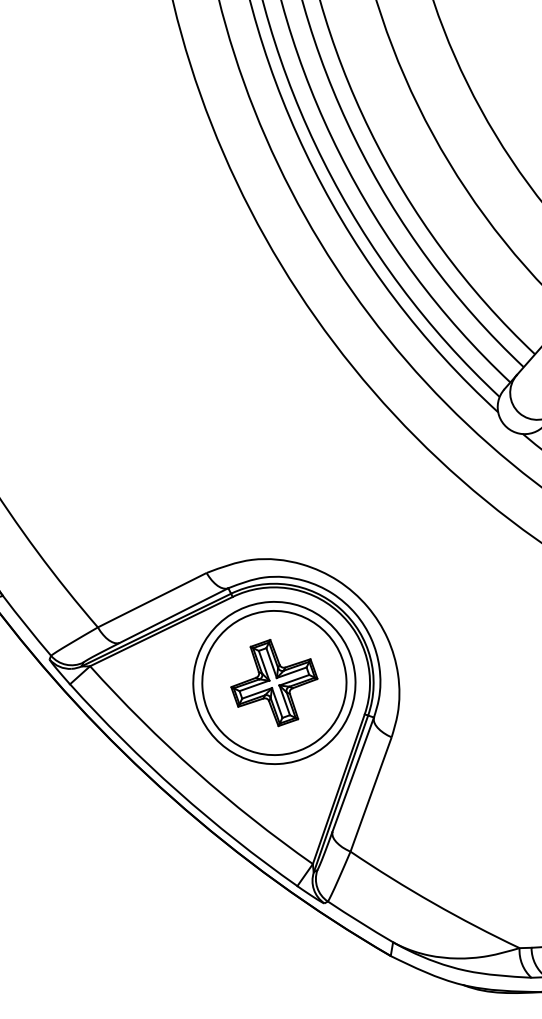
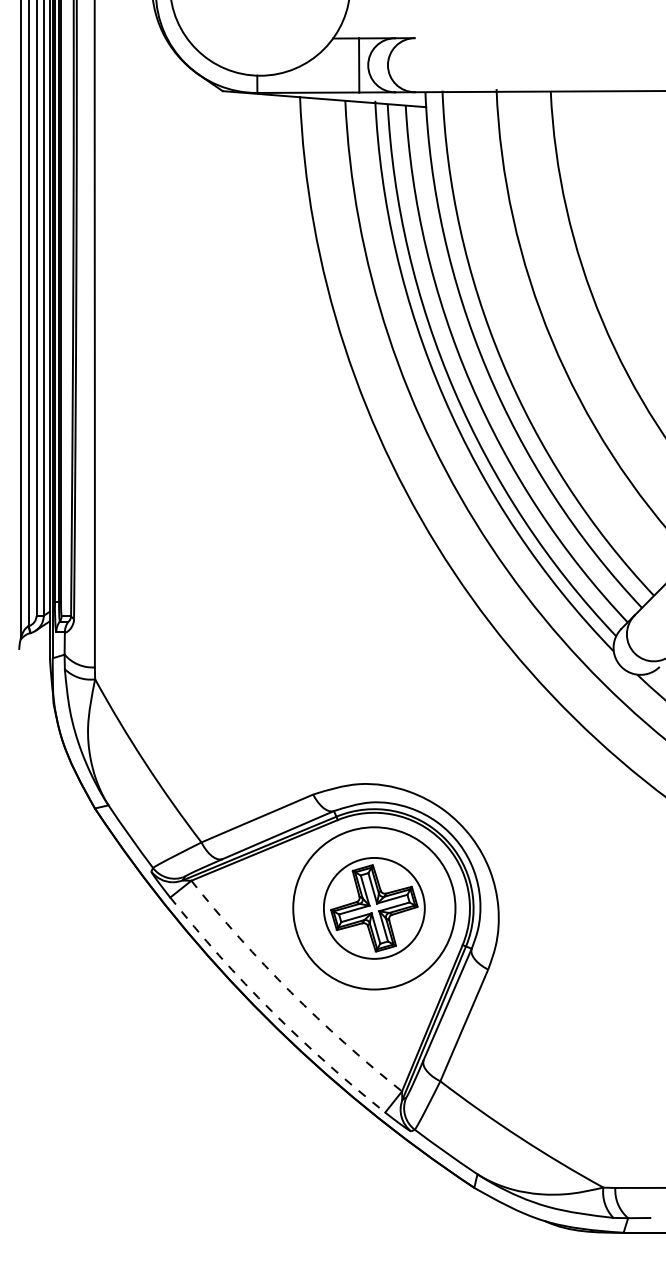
circle: (274, 683) -> (374, 908), size x0.7
arc: (195, 771) -> (290, 992), solid -> dashed
arc: (177, 792) -> (271, 1011), solid -> dashed

